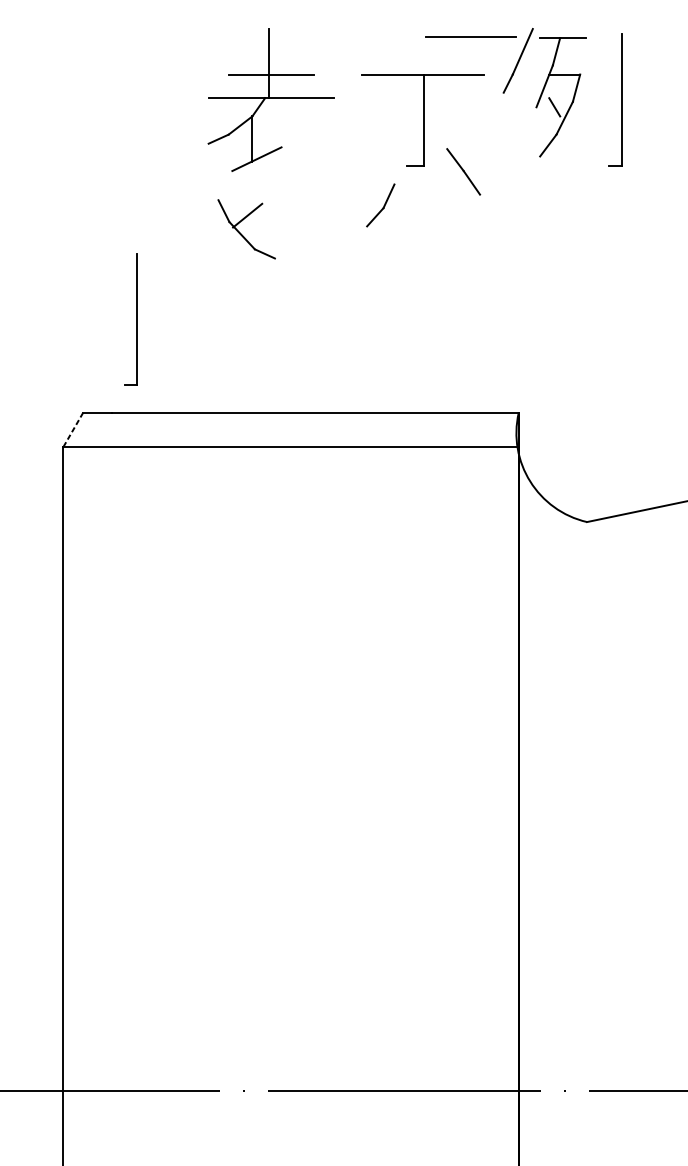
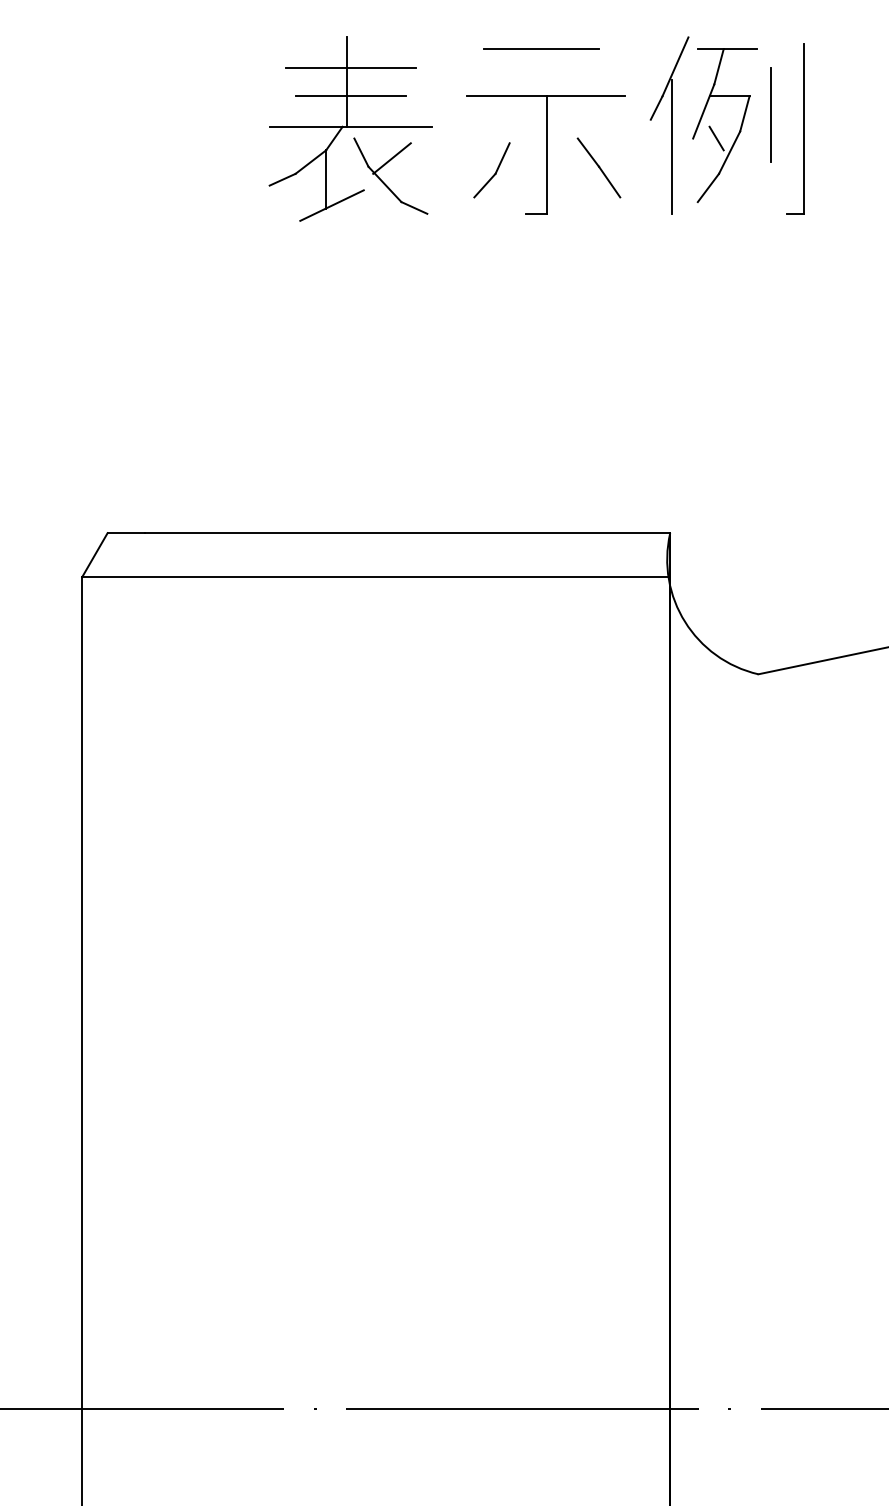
line: (470, 36) -> (541, 48), moved
line: (271, 53) -> (350, 68), added
line: (596, 89) -> (770, 115), added
line: (519, 113) -> (671, 146), added
line: (463, 171) -> (598, 167), moved
part: (380, 205) -> (491, 170), moved
part: (241, 233) -> (383, 181), moved
part: (137, 318) -> (177, 411), removed
line: (73, 429) -> (95, 554), dashed -> solid

